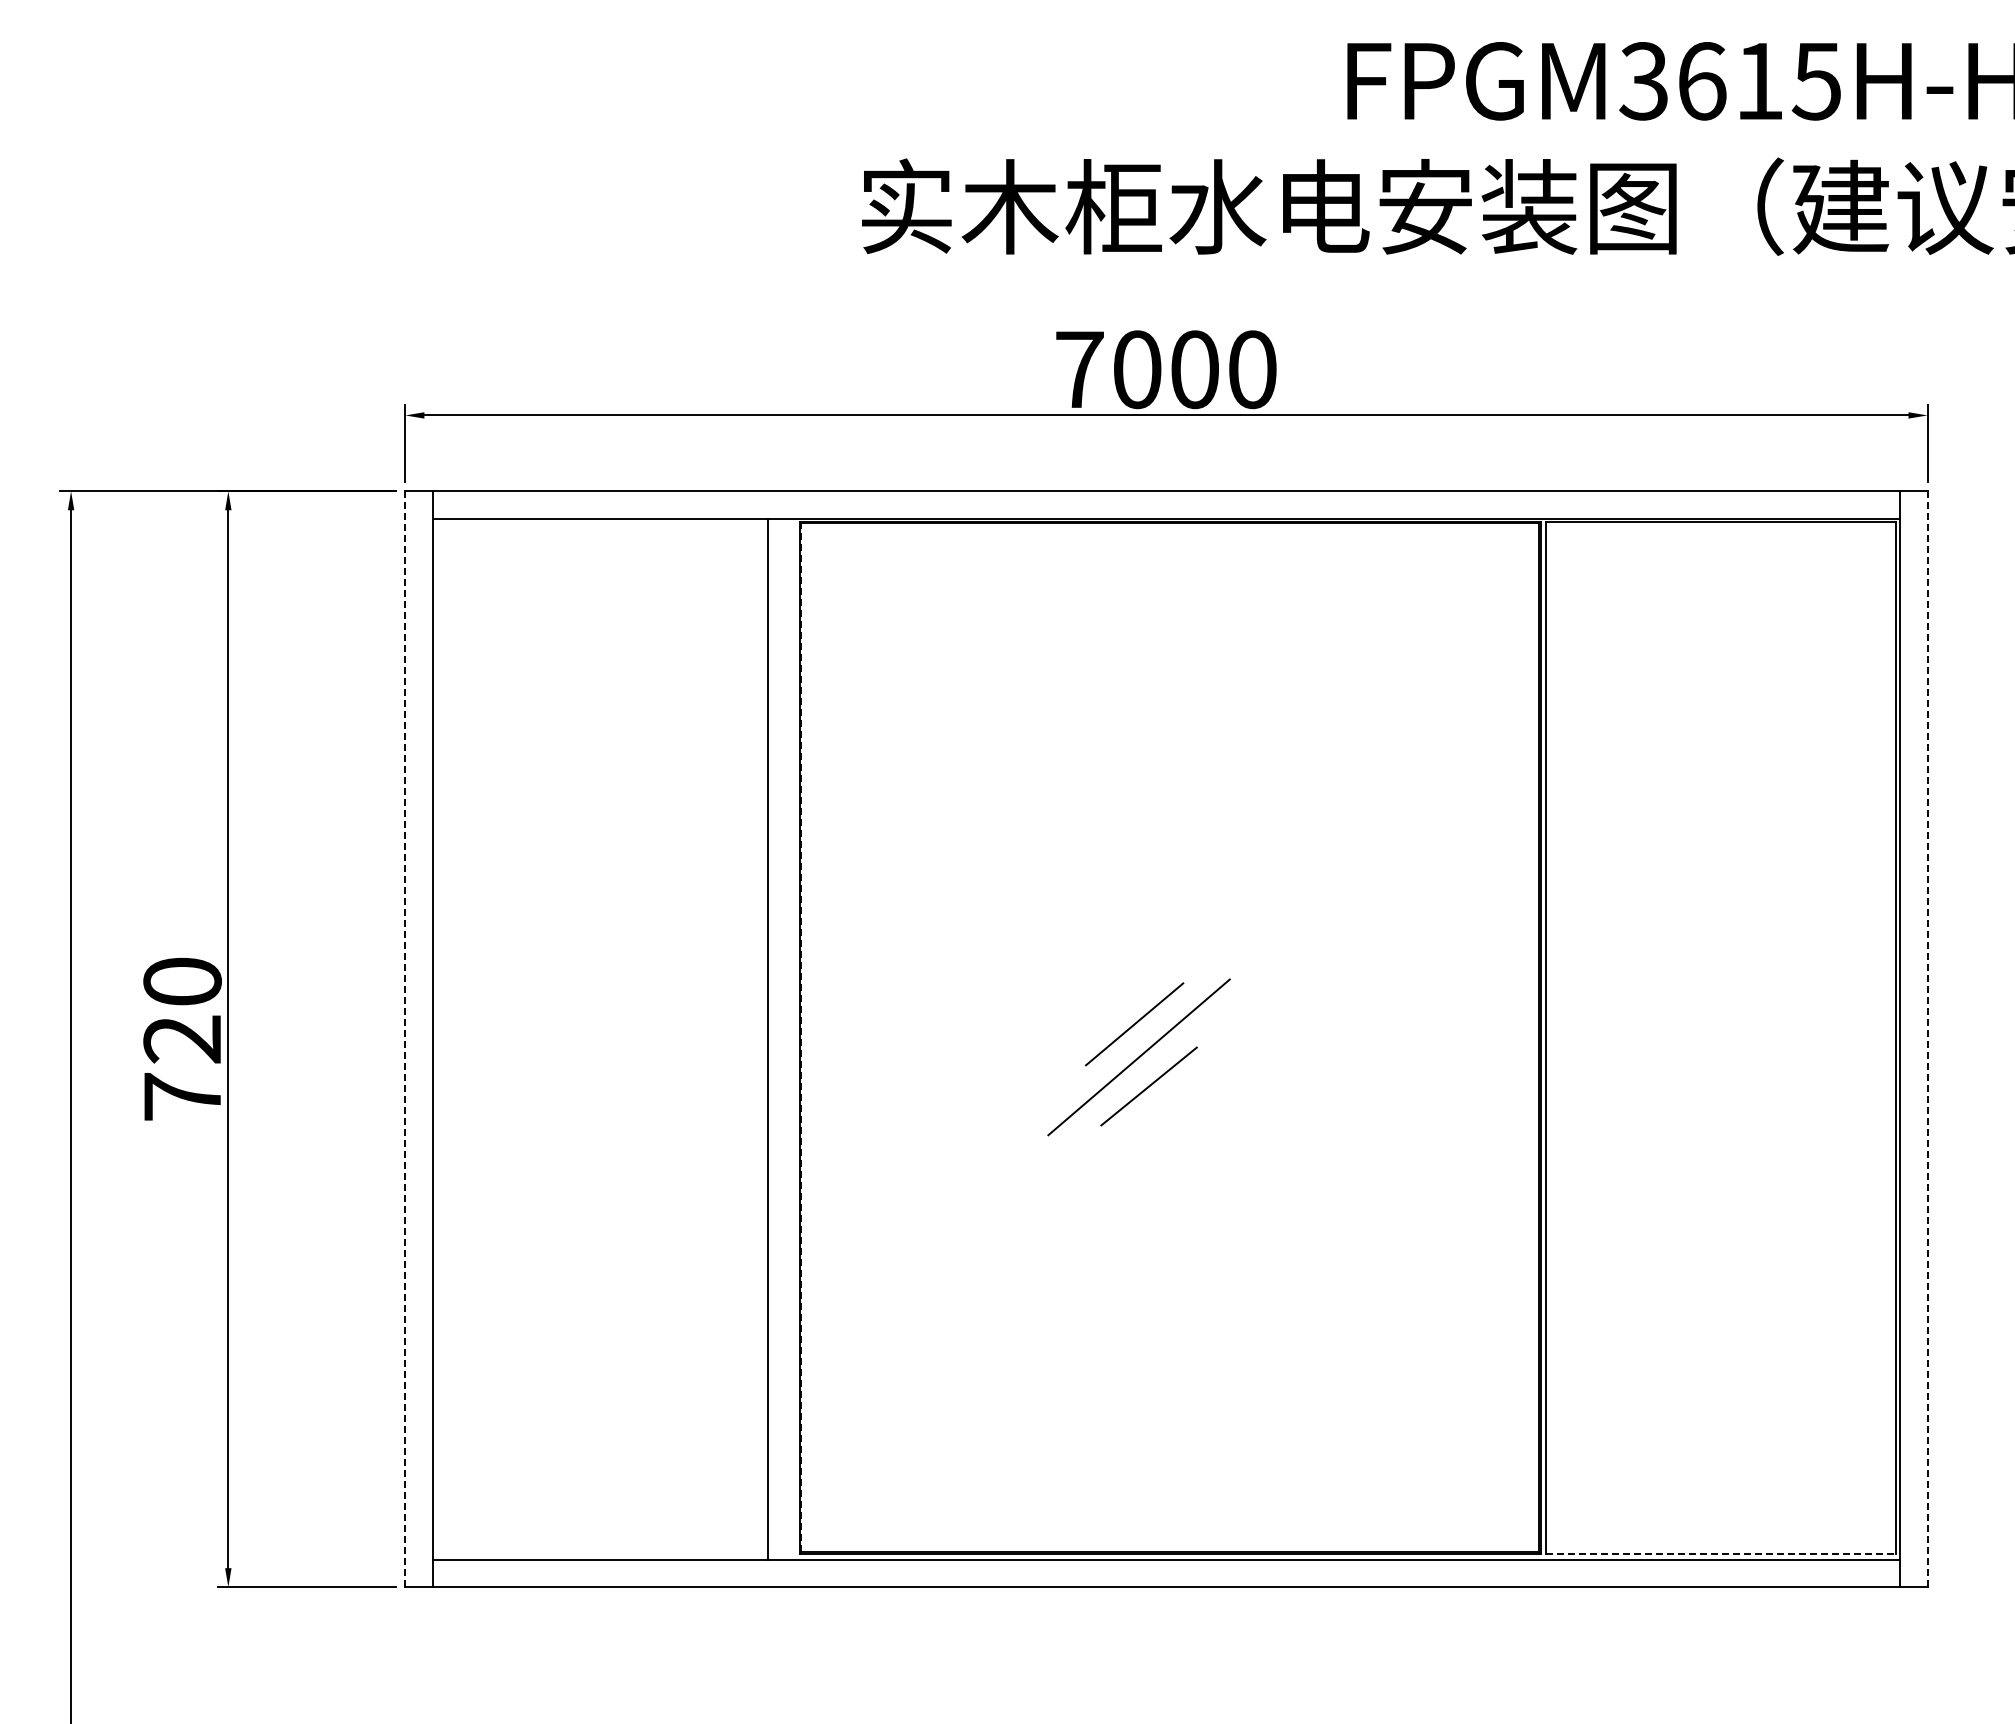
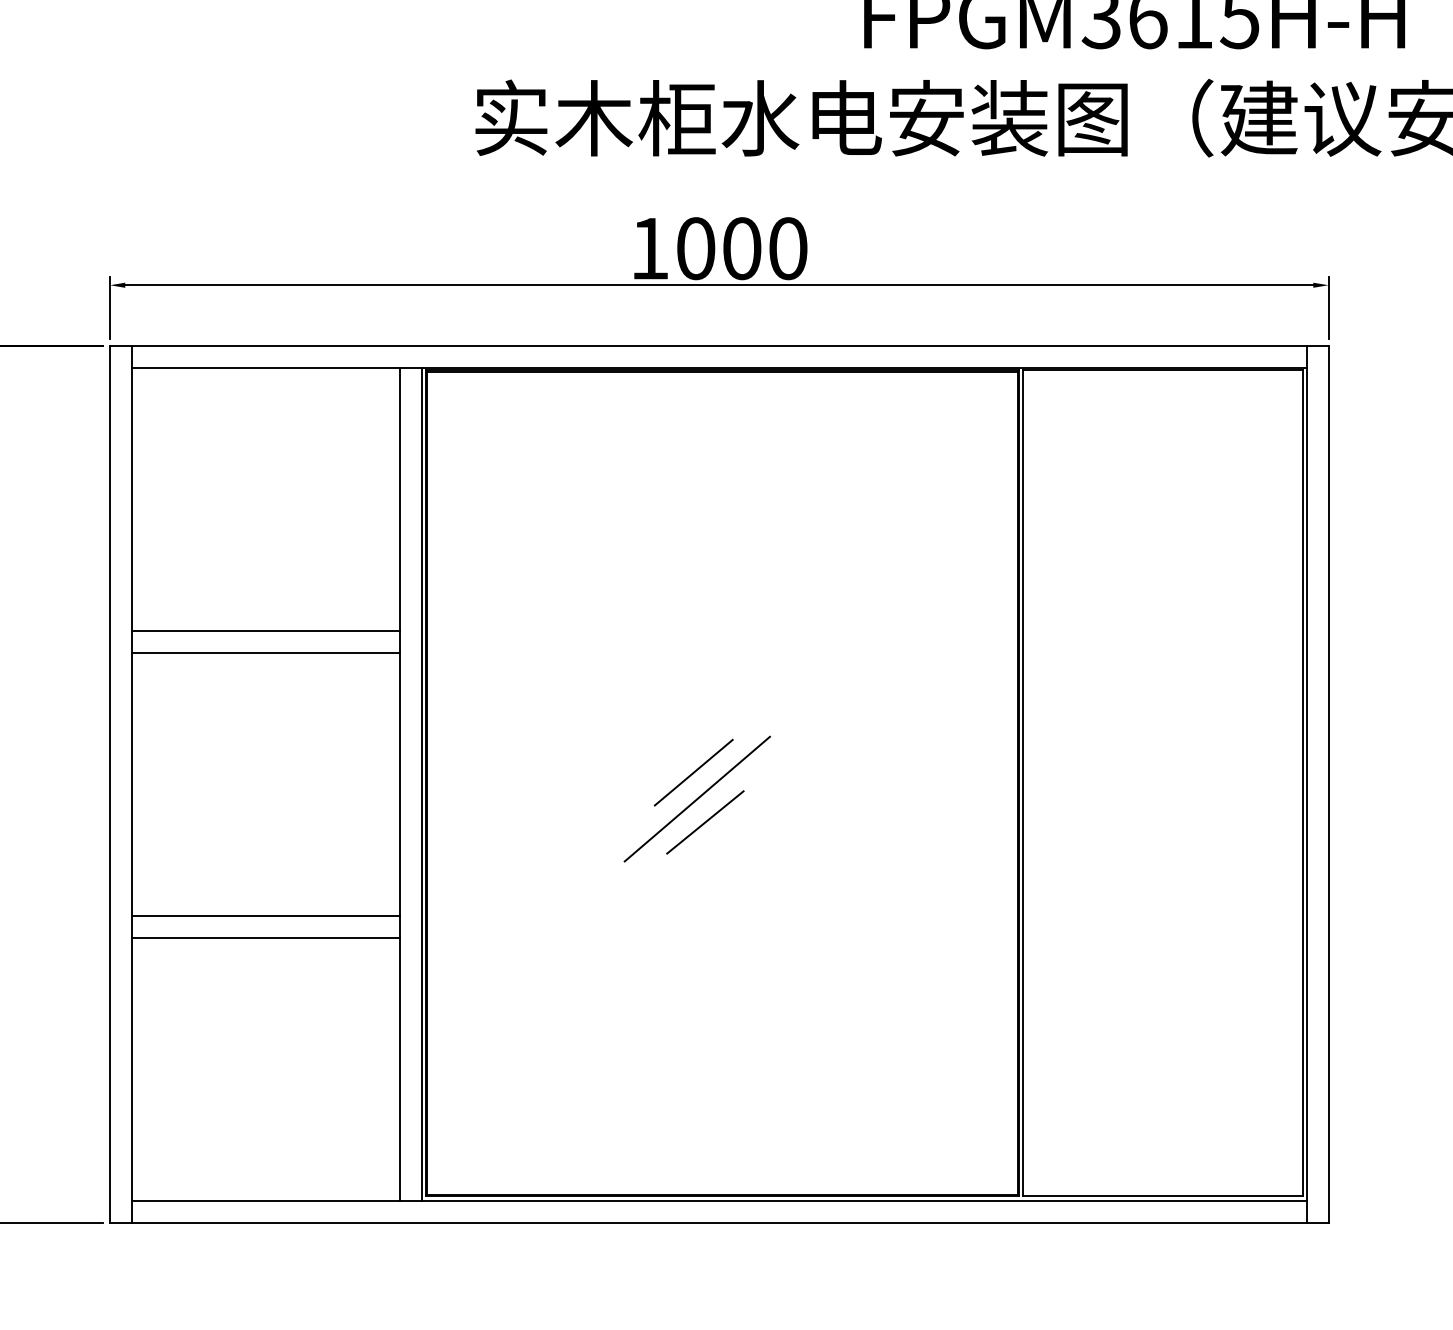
text: (1079, 369) -> (649, 248), 7000 -> 1000
line: (599, 847) -> (265, 631), added
line: (599, 874) -> (265, 652), added
line: (801, 1037) -> (427, 783), dashed -> solid
line: (795, 1038) -> (422, 784), added
line: (405, 1039) -> (110, 784), dashed -> solid
line: (1927, 1039) -> (1328, 784), dashed -> solid
line: (599, 1203) -> (265, 916), added
line: (599, 1231) -> (265, 938), added
line: (1721, 1553) -> (1163, 1196), dashed -> solid

